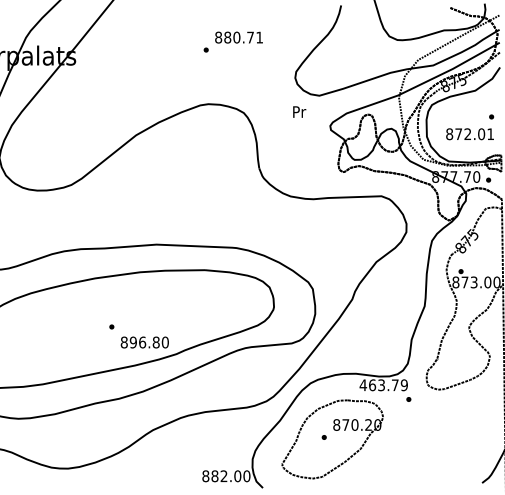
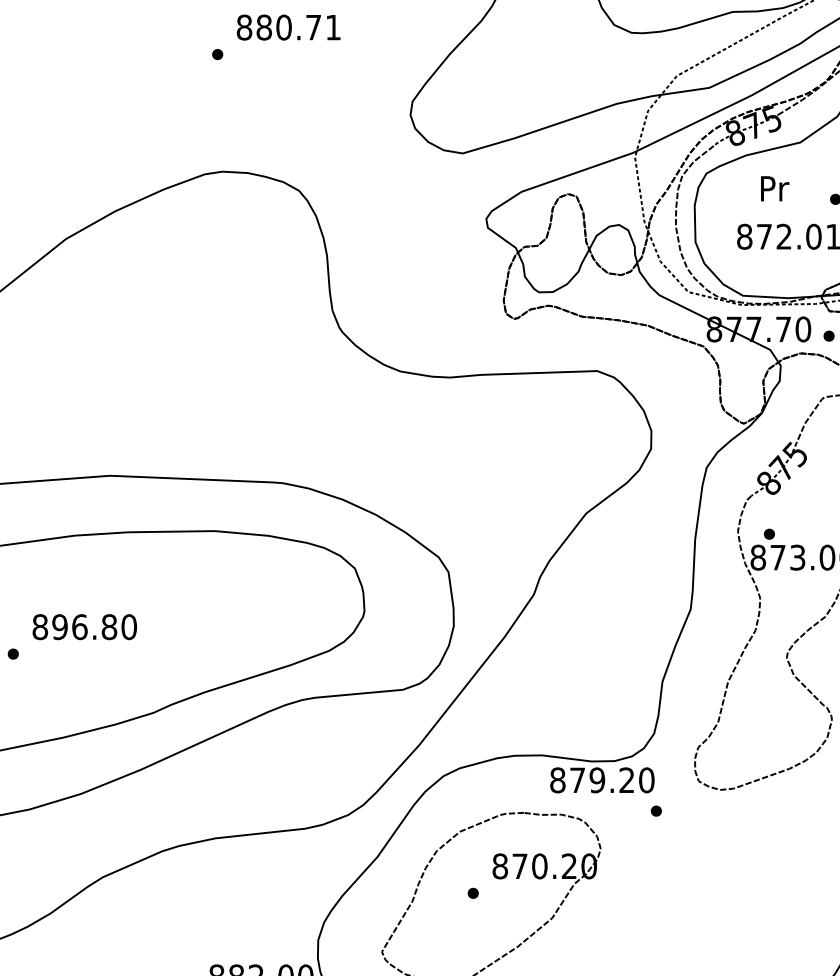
text: (299, 111) -> (774, 187), moved
text: (144, 342) -> (84, 627), moved
text: (383, 385) -> (601, 780), 463.79 -> 879.20

